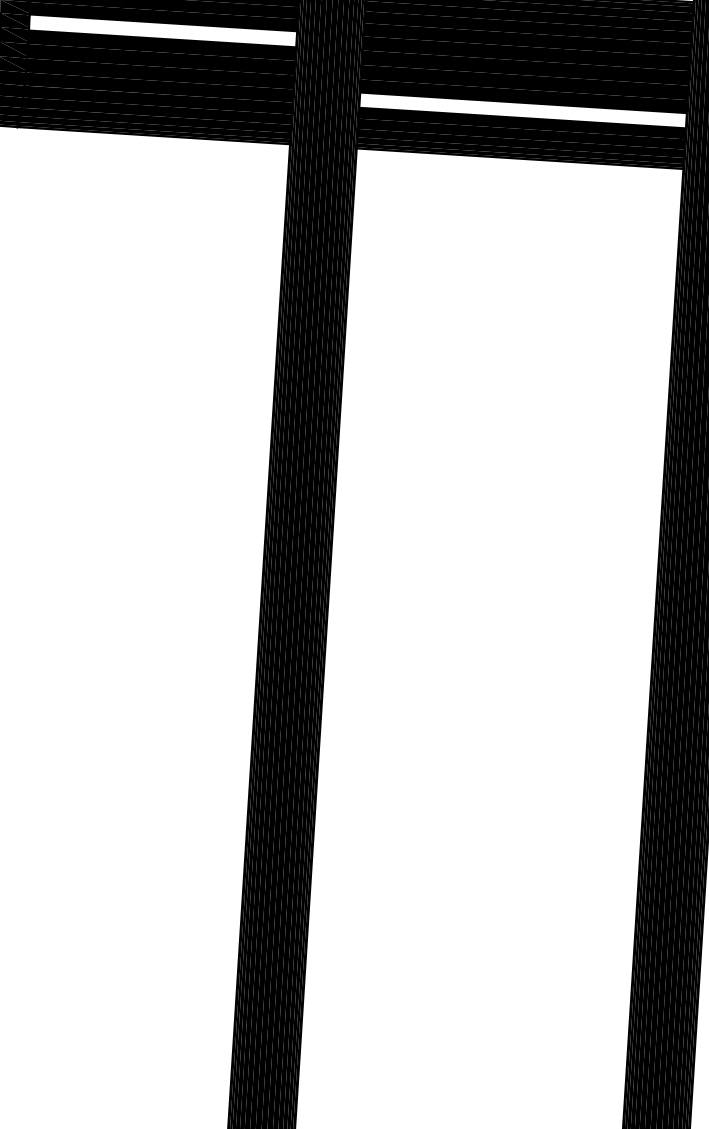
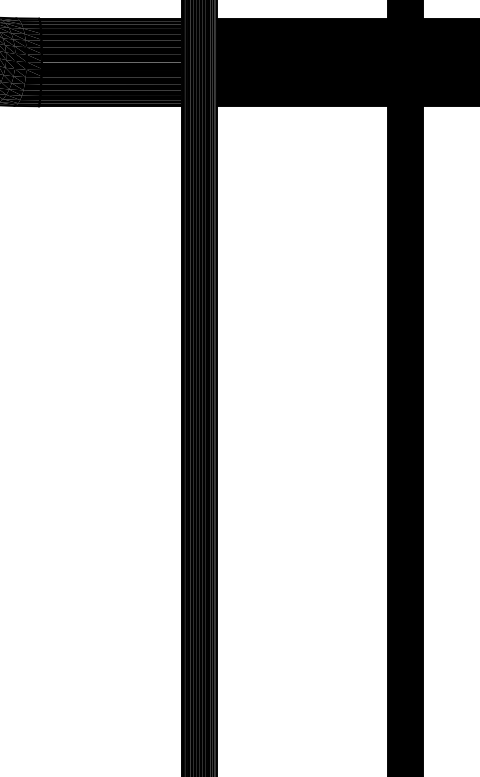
fill: (162, 29) -> (111, 50), added
fill: (521, 109) -> (301, 80), added

